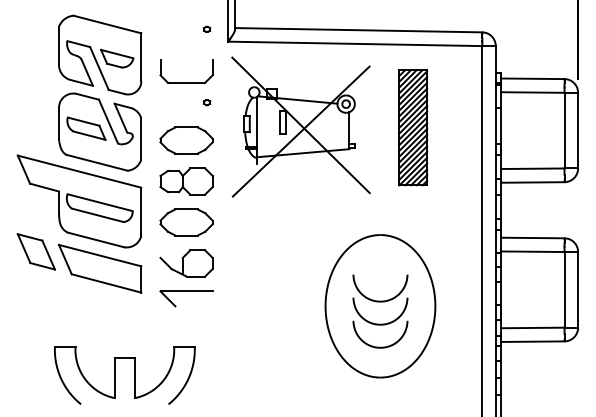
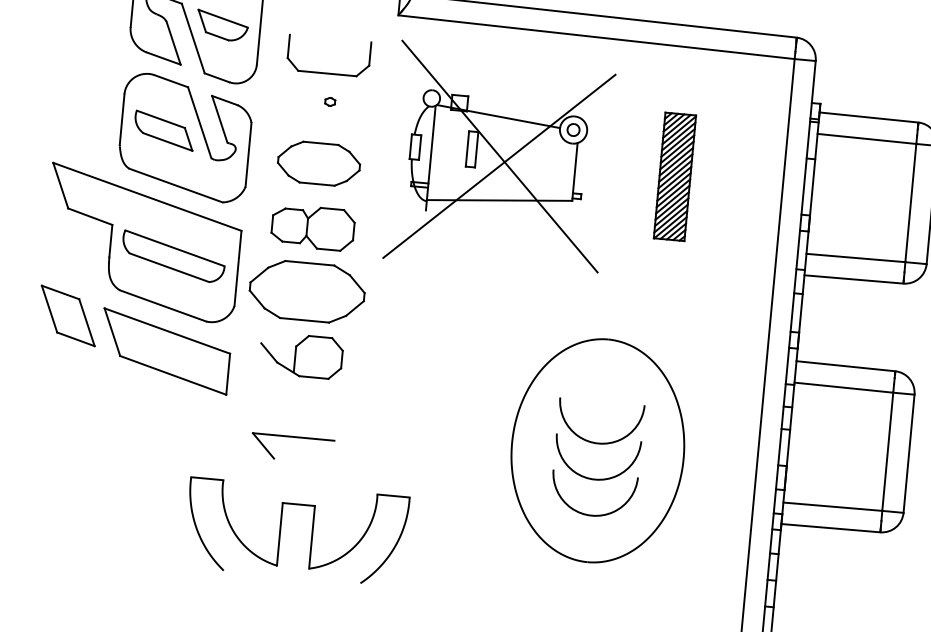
part: (207, 102) -> (330, 101), moved
part: (413, 127) -> (675, 176), size x0.7
part: (186, 222) -> (307, 291), size x1.4
part: (186, 291) -> (293, 437), moved
part: (115, 375) -> (281, 530), moved

